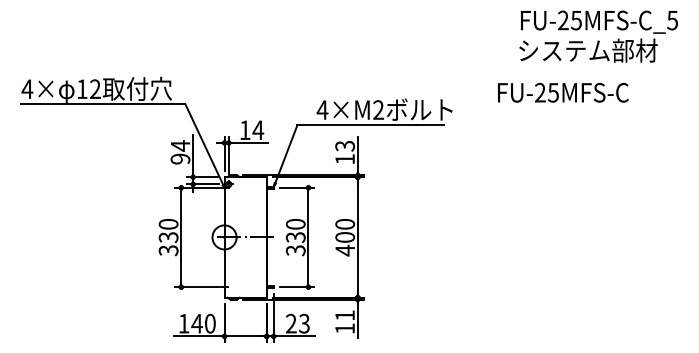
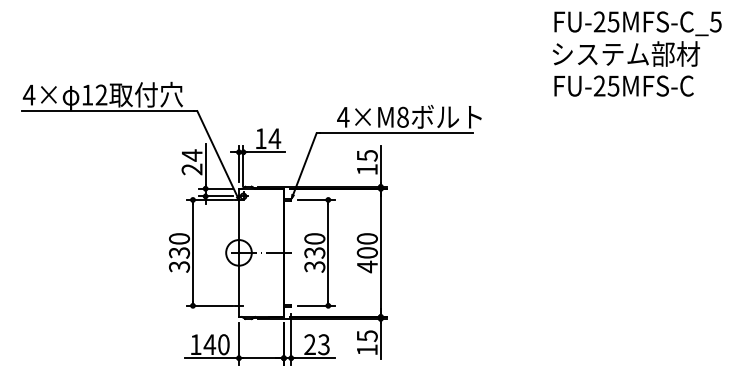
text: (563, 92) -> (624, 85), moved
text: (378, 109) -> (402, 116), 4×M2 -> 4×M8
text: (344, 145) -> (366, 155), 13 -> 15
text: (180, 158) -> (192, 168), 94 -> 24
text: (344, 315) -> (366, 335), 11 -> 15

